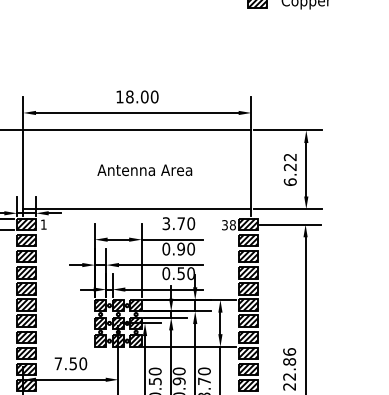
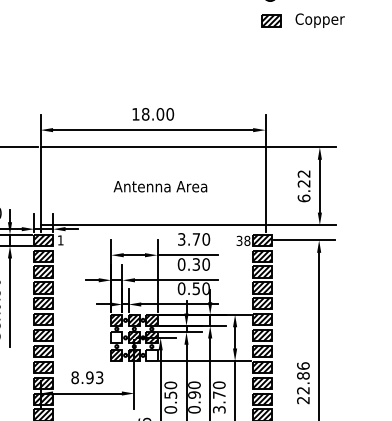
text: (181, 249) -> (196, 264), 0.90 -> 0.30
hatch: (100, 323) -> (116, 337), removed
hatch: (135, 341) -> (151, 355), removed
text: (70, 363) -> (87, 377), 7.50 -> 8.93

